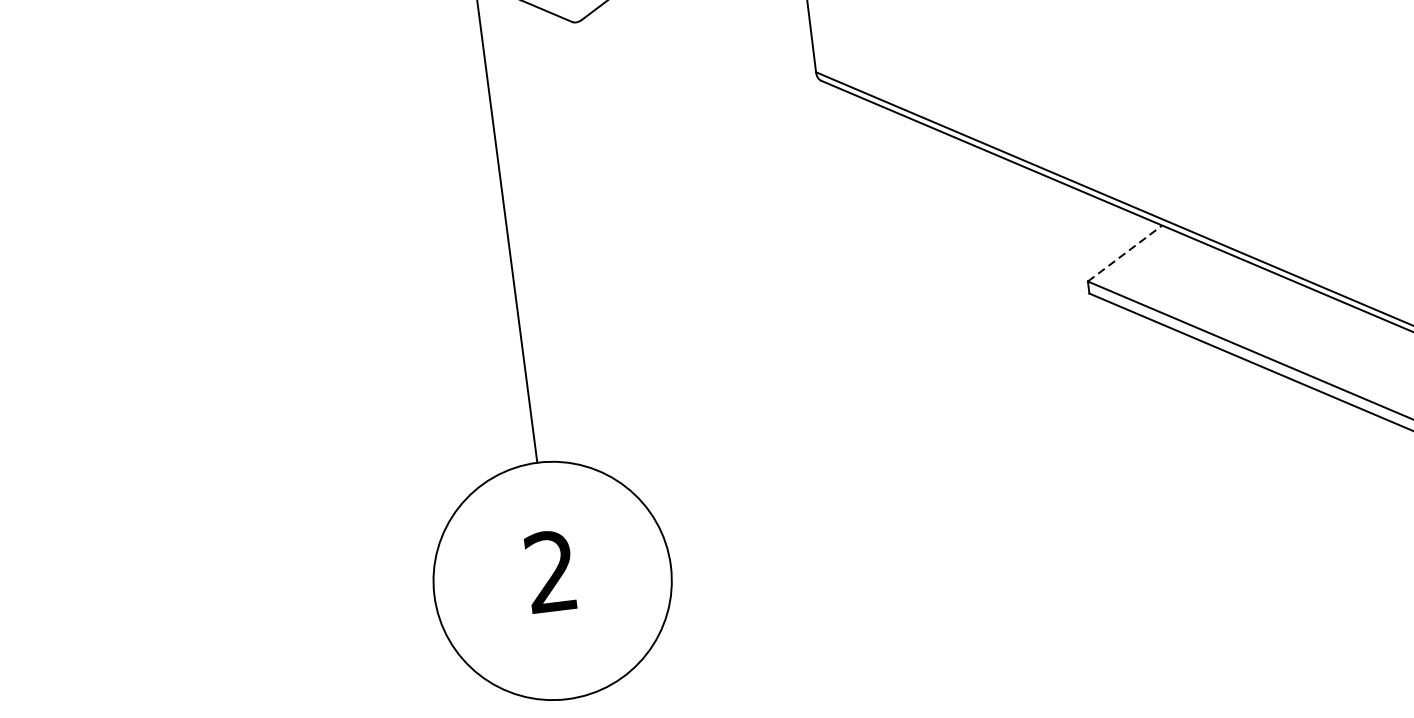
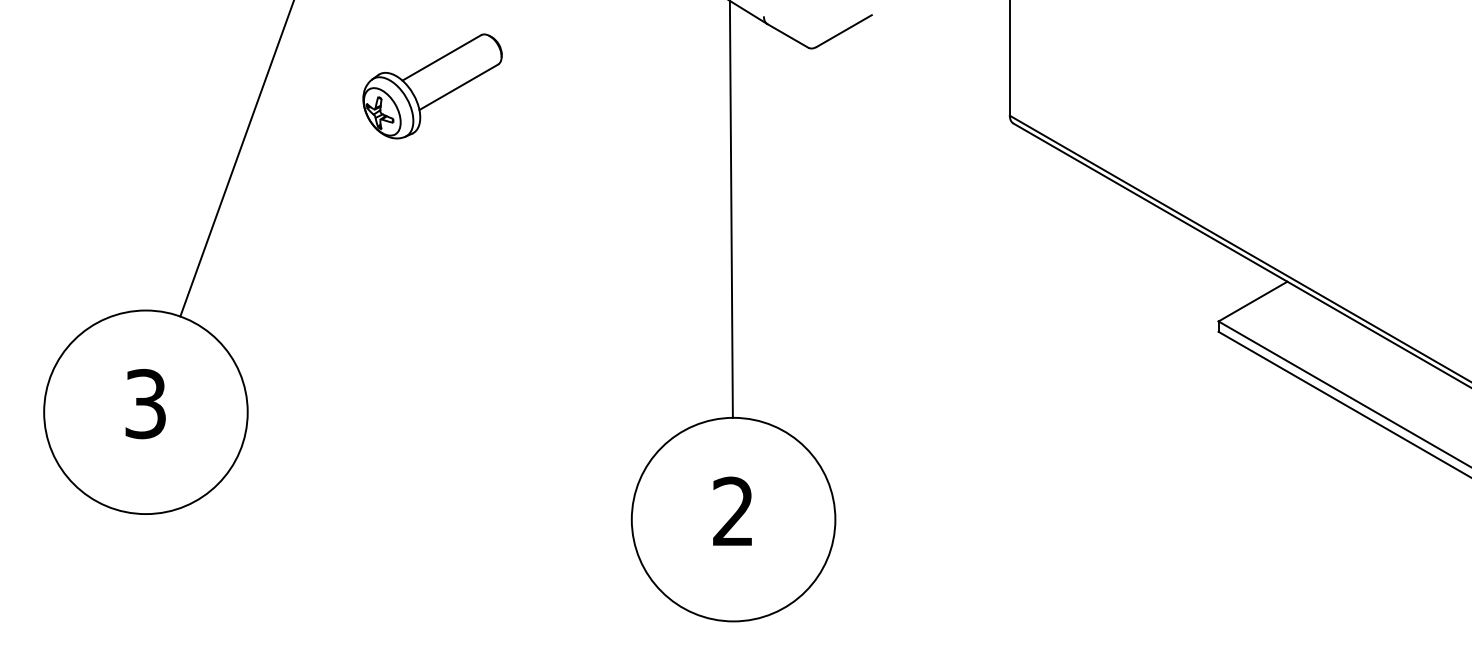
part: (141, 120) -> (432, 86), added
line: (1125, 253) -> (1253, 301), dashed -> solid

